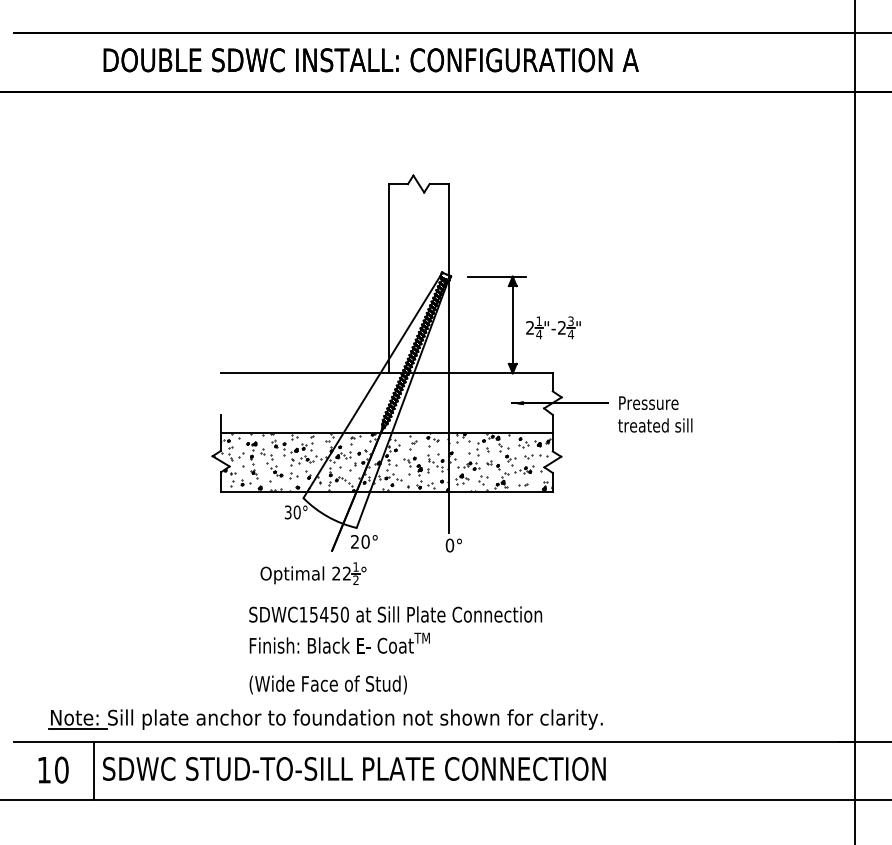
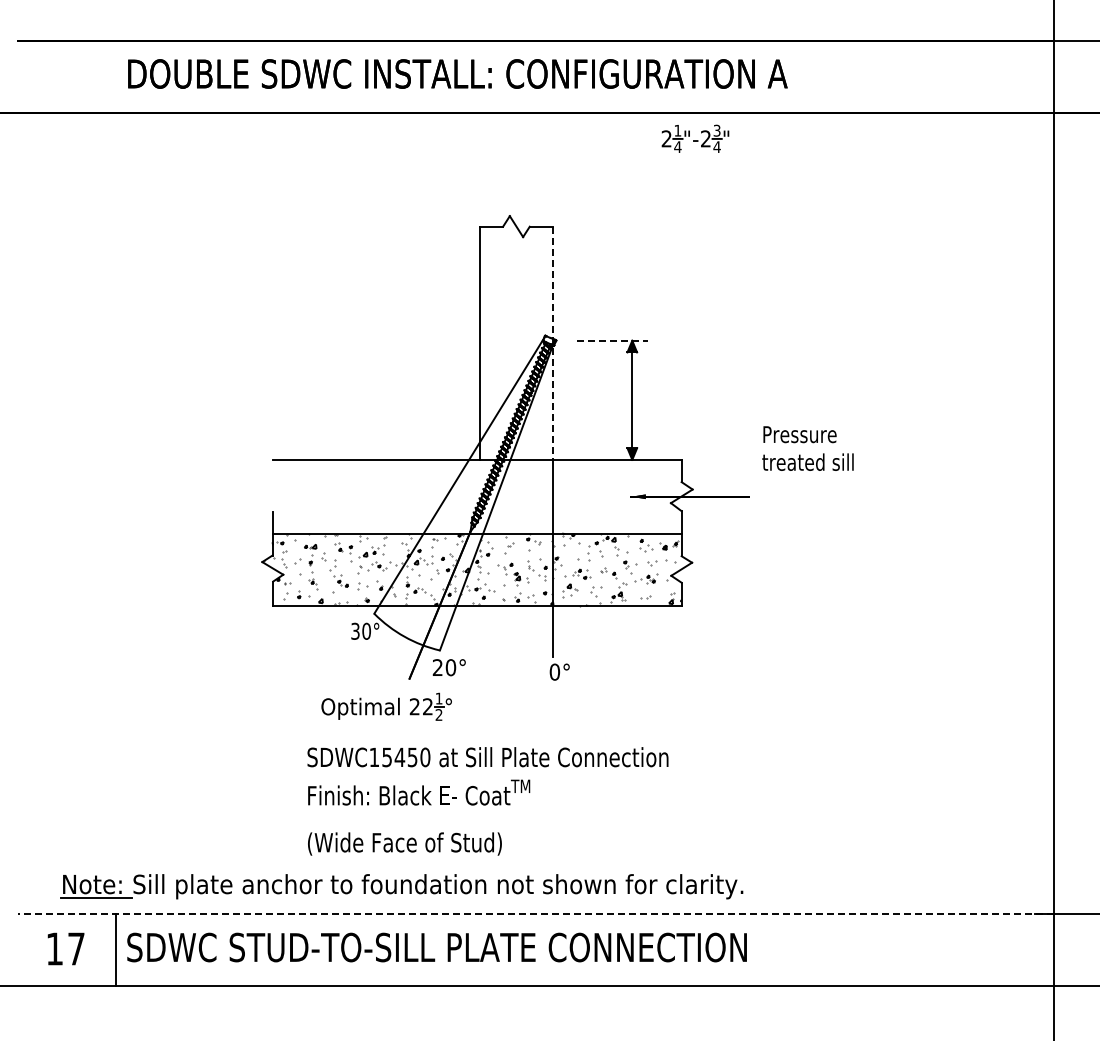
line: (496, 276) -> (612, 340), solid -> dashed
line: (448, 278) -> (553, 343), solid -> dashed
part: (553, 327) -> (695, 138), moved
text: (654, 414) -> (807, 448), moved
hatch: (383, 462) -> (472, 569), removed
line: (434, 742) -> (535, 914), solid -> dashed
text: (61, 769) -> (76, 948), 10 -> 17

